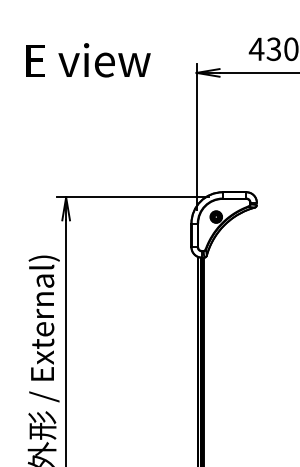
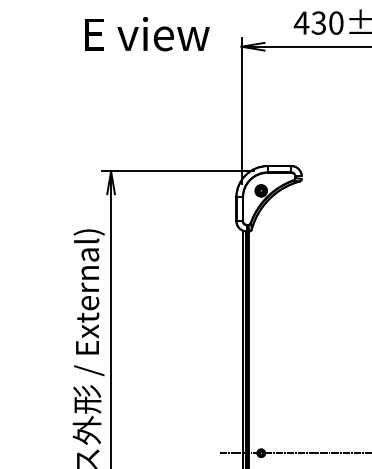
text: (88, 60) -> (147, 34), moved

